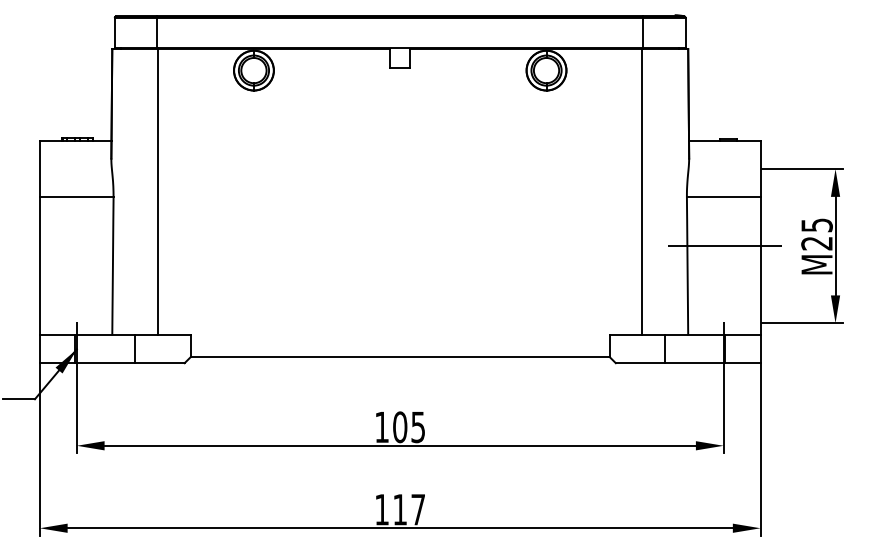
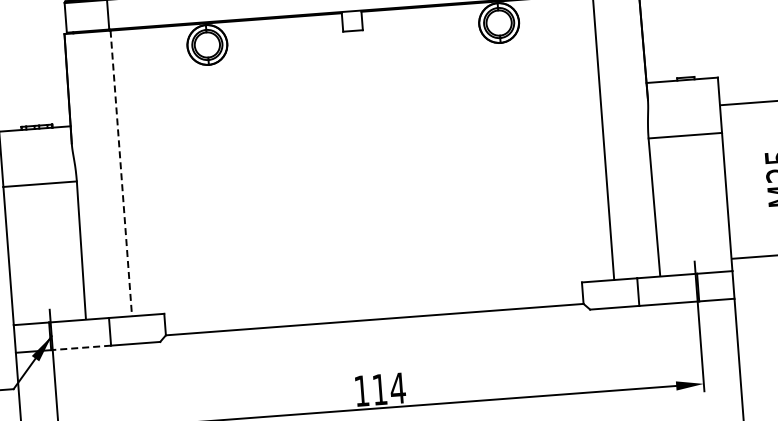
line: (158, 192) -> (121, 173), solid -> dashed
line: (724, 246) -> (689, 185), removed
line: (104, 363) -> (80, 348), solid -> dashed
text: (409, 427) -> (389, 389), 105 -> 114

